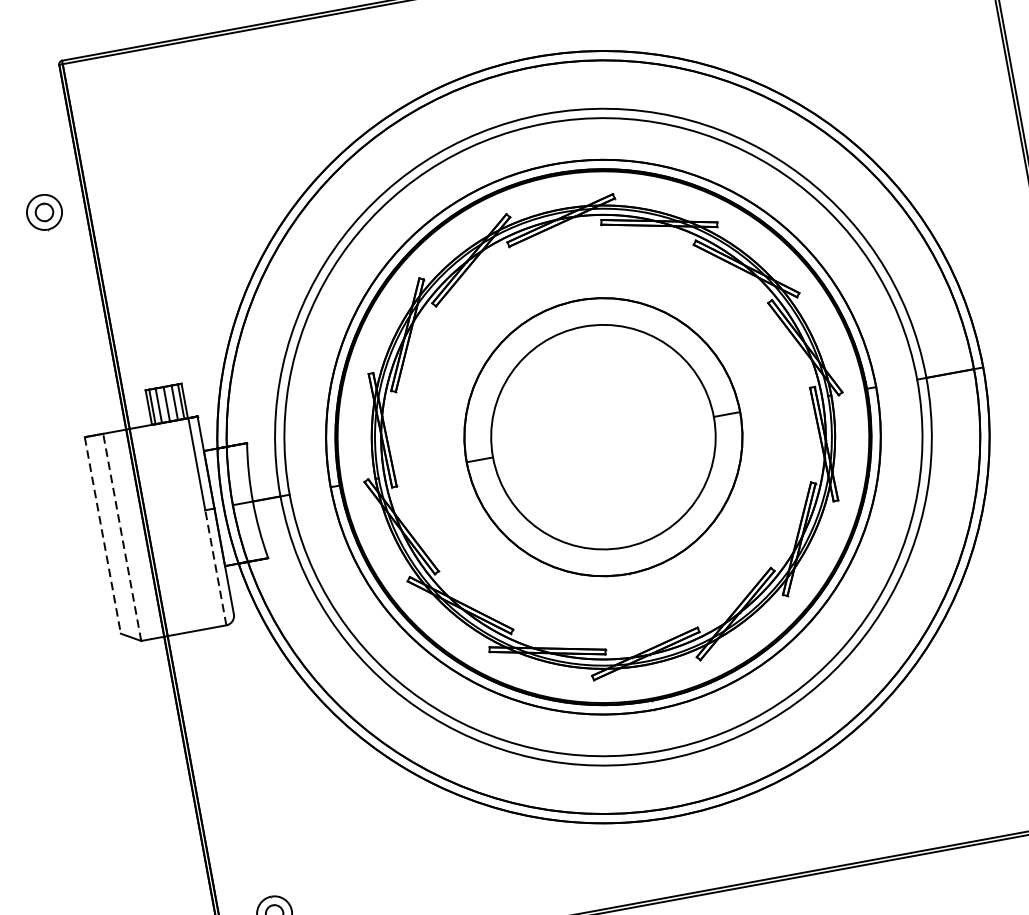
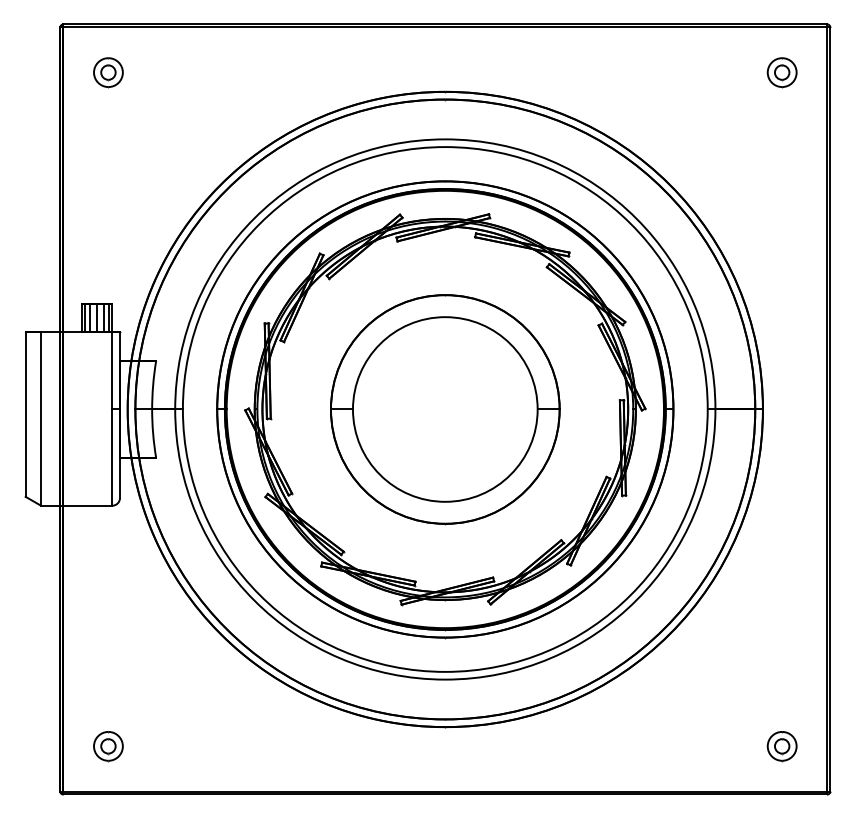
part: (44, 212) -> (108, 72), moved
line: (102, 536) -> (25, 415), dashed -> solid
line: (122, 537) -> (41, 419), dashed -> solid
line: (216, 567) -> (112, 457), dashed -> solid

